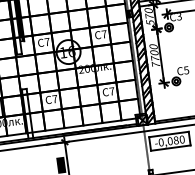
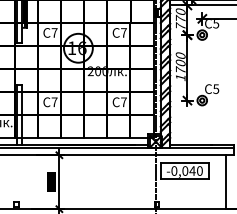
text: (179, 16) -> (216, 23), C3 -> C5
text: (150, 22) -> (180, 26), 570 -> 770
text: (155, 64) -> (180, 77), 7700 -> 1700
text: (176, 139) -> (192, 170), -0,080 -> -0,040

